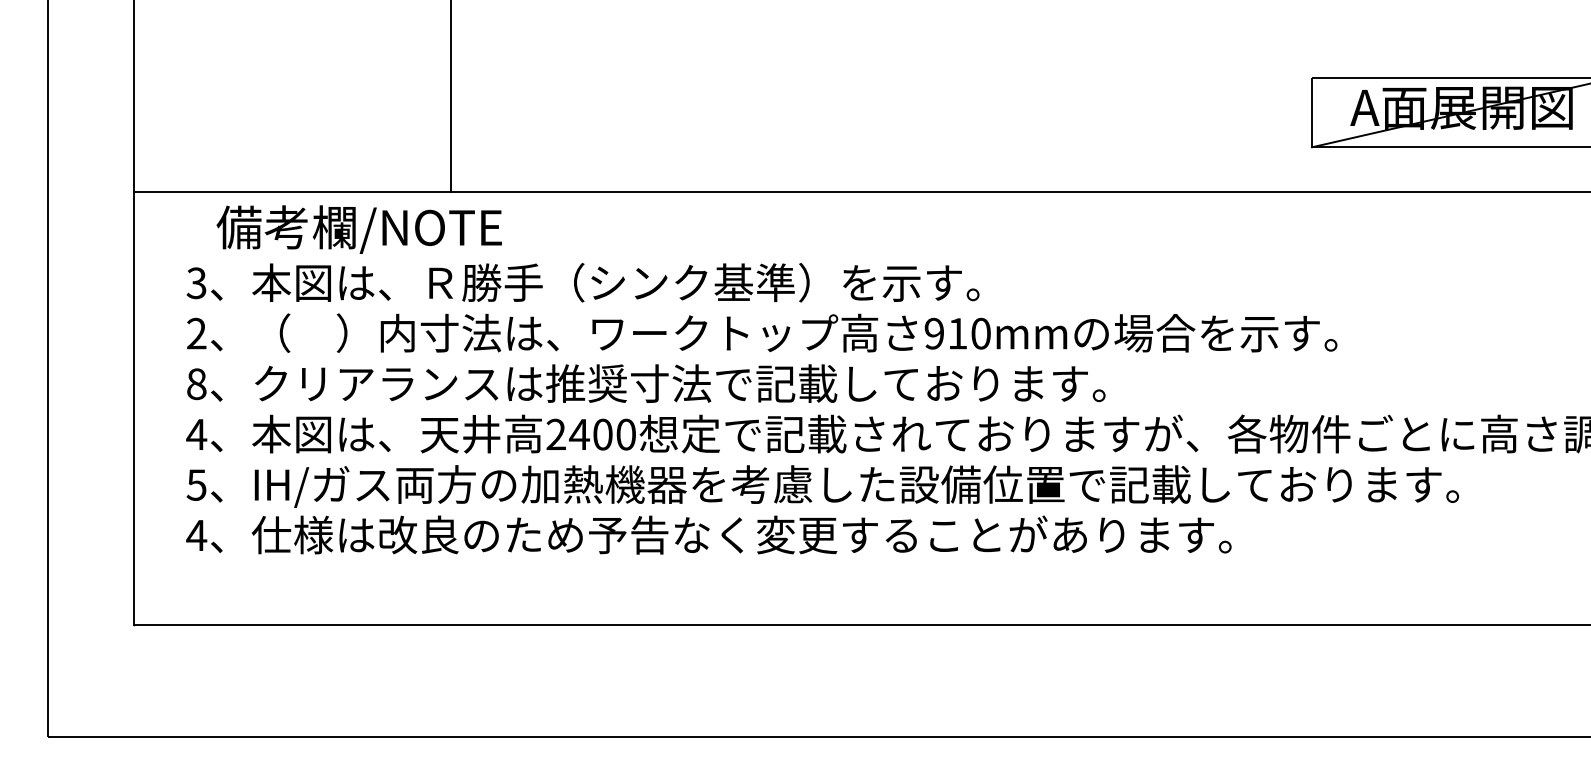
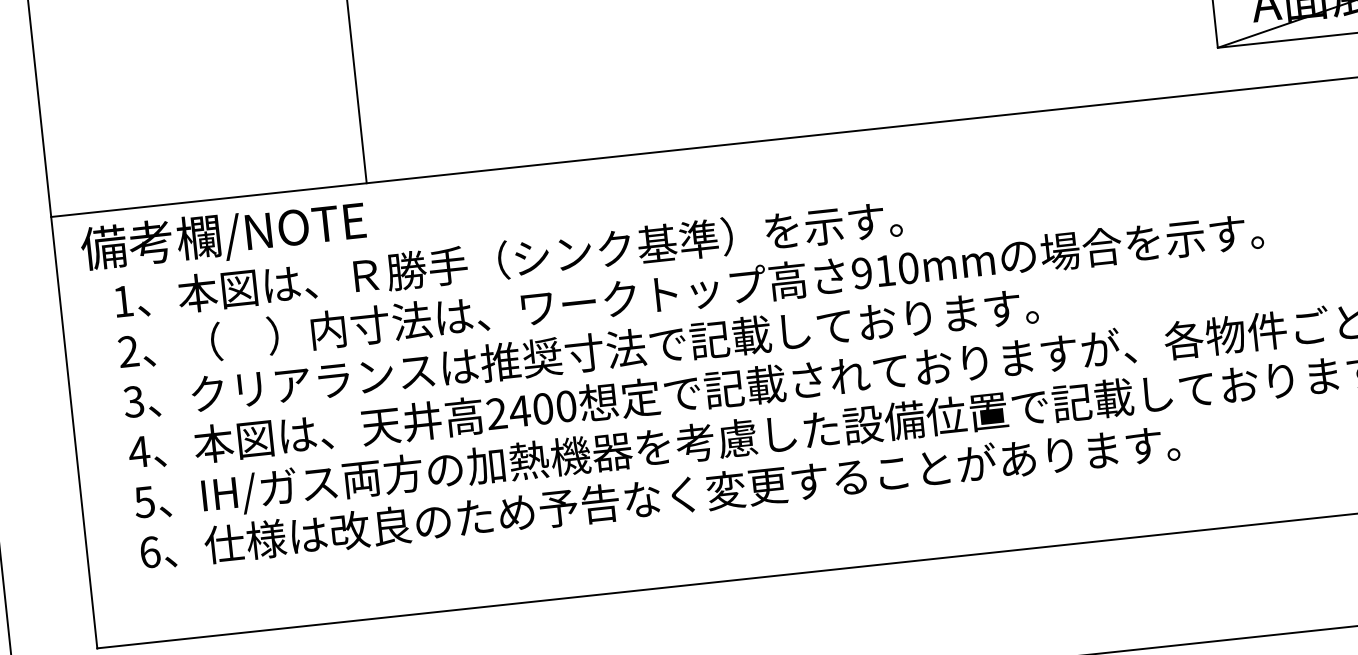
text: (358, 229) -> (222, 236), moved
text: (196, 283) -> (123, 301), 3 -> 1
text: (196, 383) -> (133, 401), 8 -> 3
text: (196, 535) -> (149, 552), 4 -> 6

